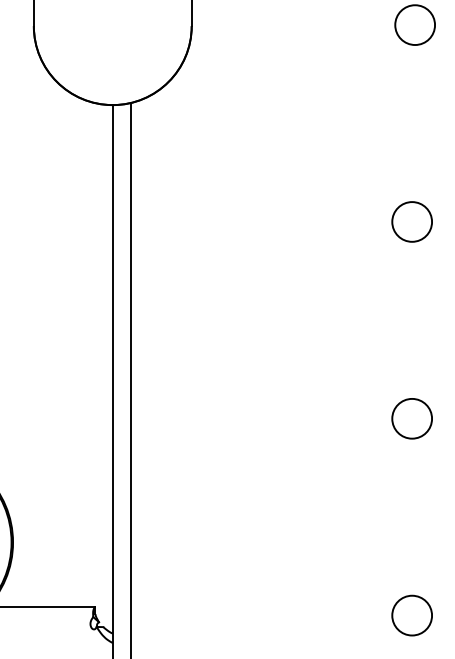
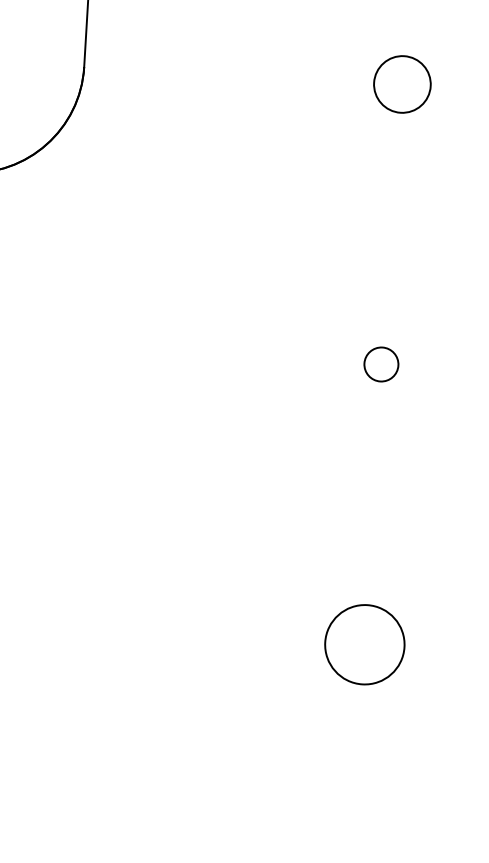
circle: (411, 221) -> (380, 363), size x0.6
circle: (412, 418) -> (365, 644), size x1.4

